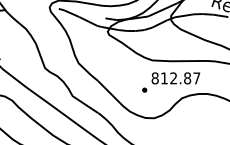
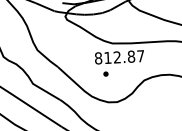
text: (175, 78) -> (119, 57), moved

